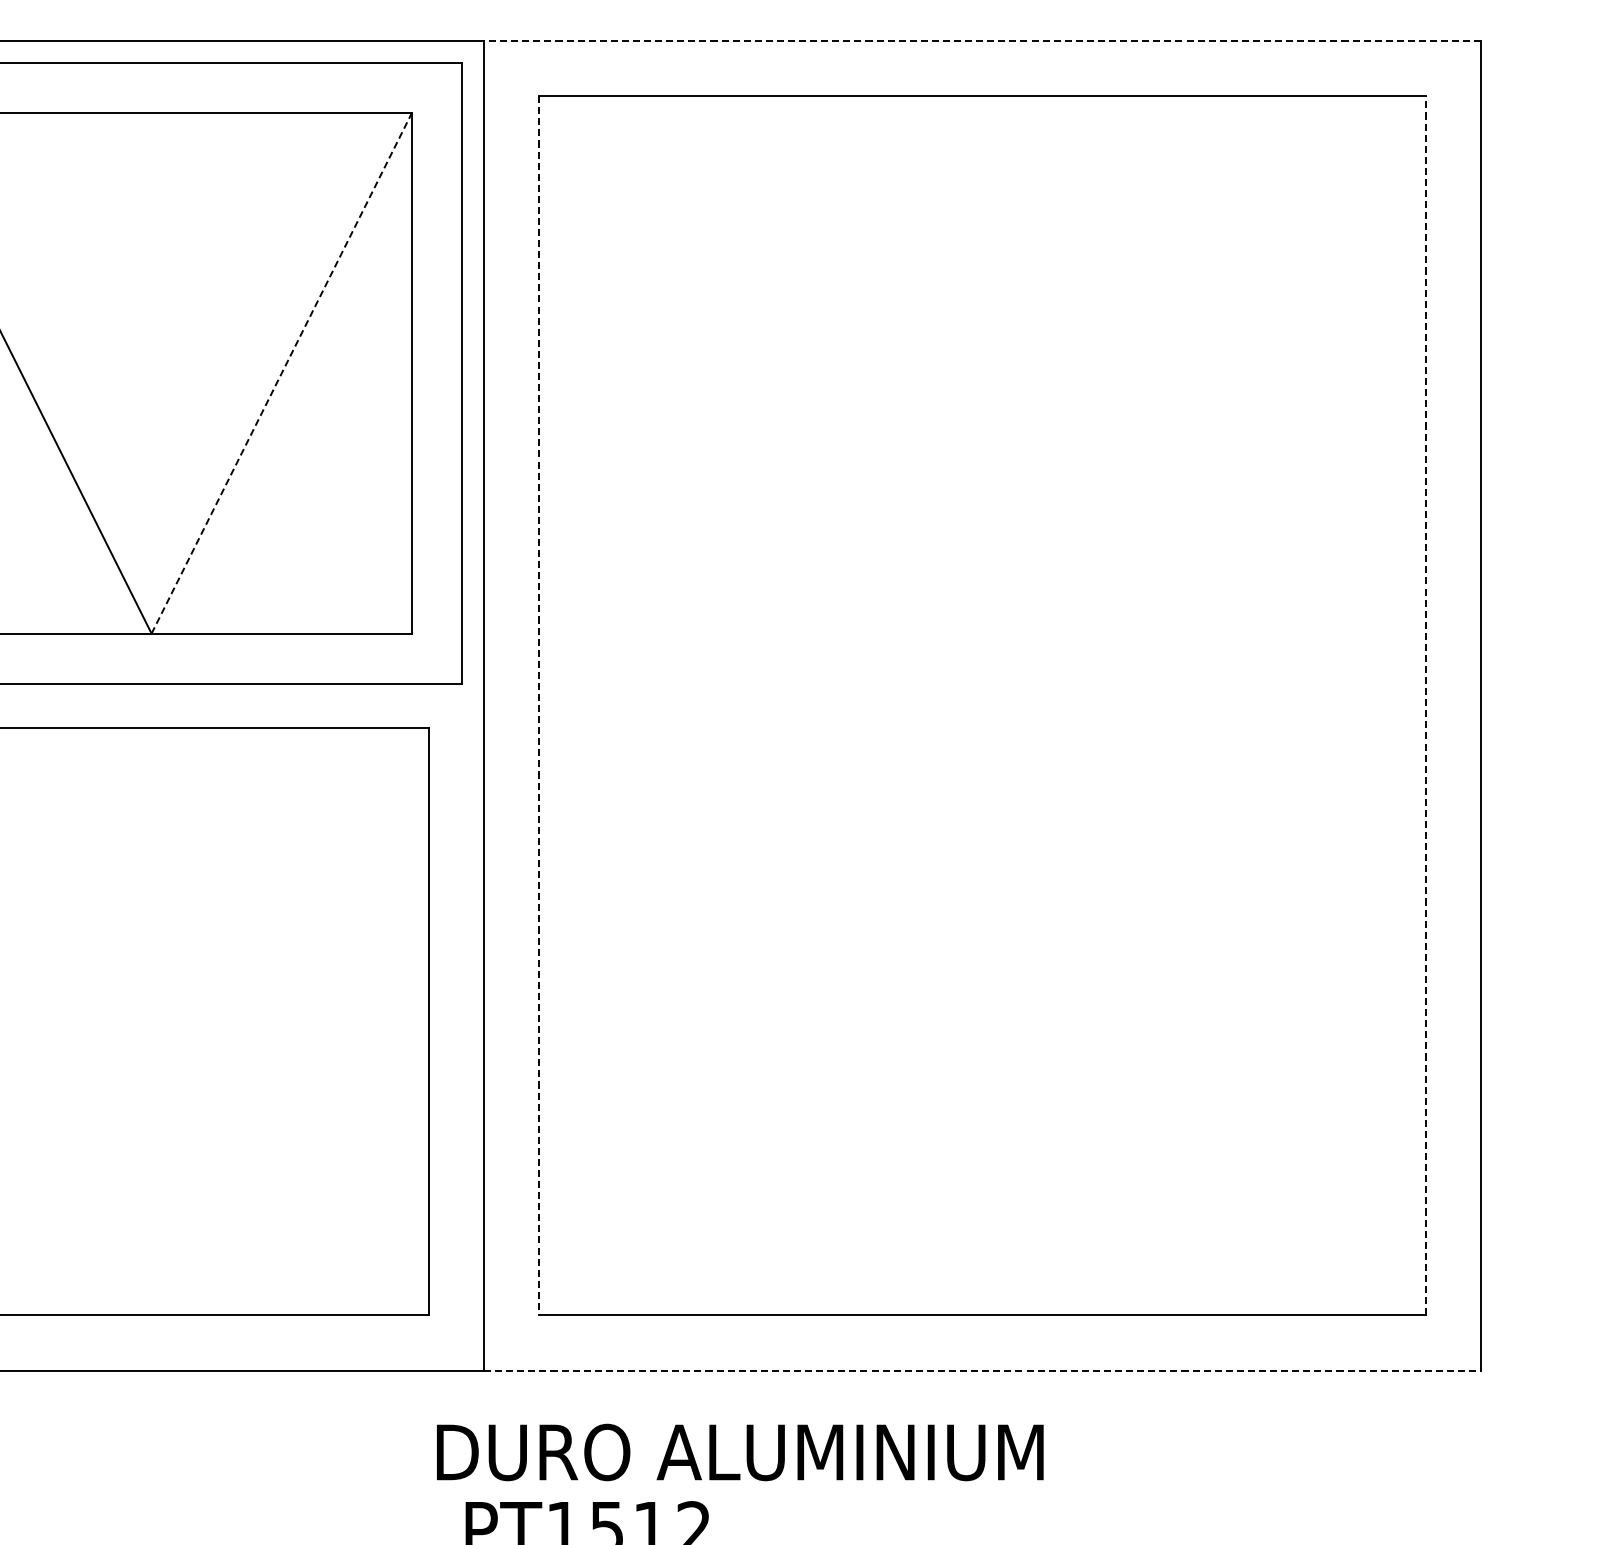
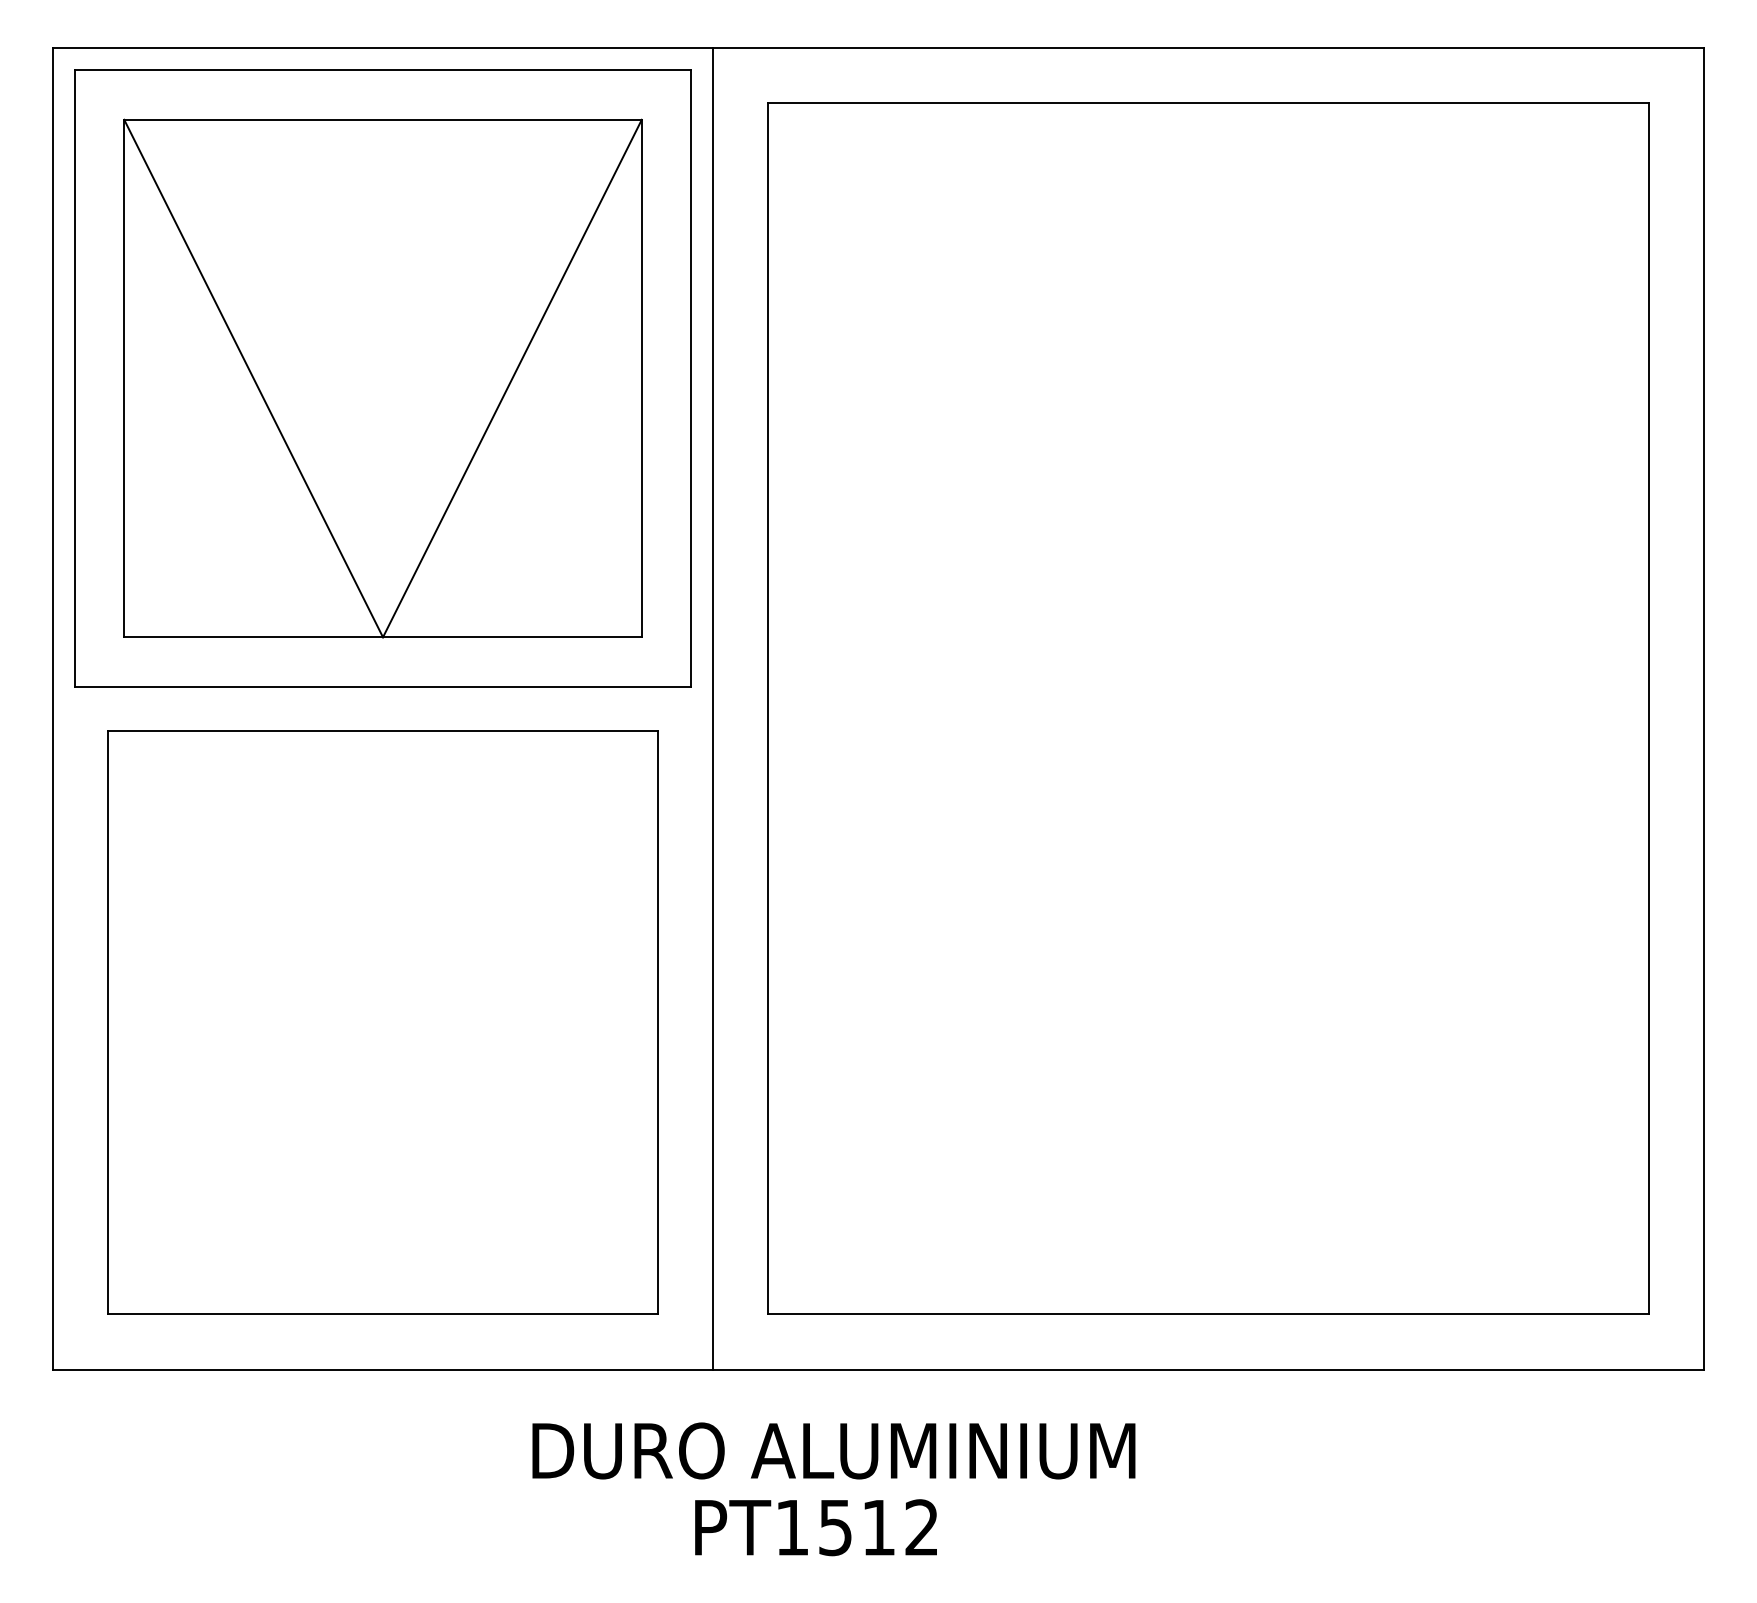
line: (982, 41) -> (1208, 48), dashed -> solid
line: (281, 373) -> (512, 378), dashed -> solid
line: (539, 705) -> (768, 708), dashed -> solid
line: (1426, 705) -> (1649, 708), dashed -> solid
line: (983, 1370) -> (1209, 1369), dashed -> solid
text: (739, 1452) -> (833, 1450), moved

